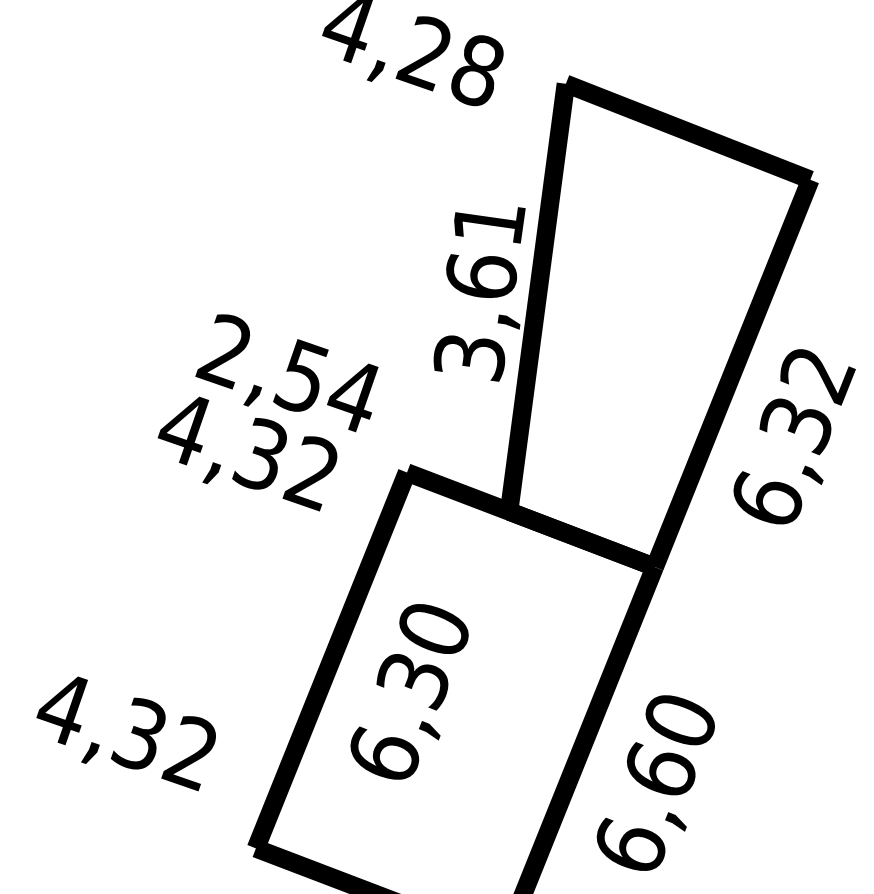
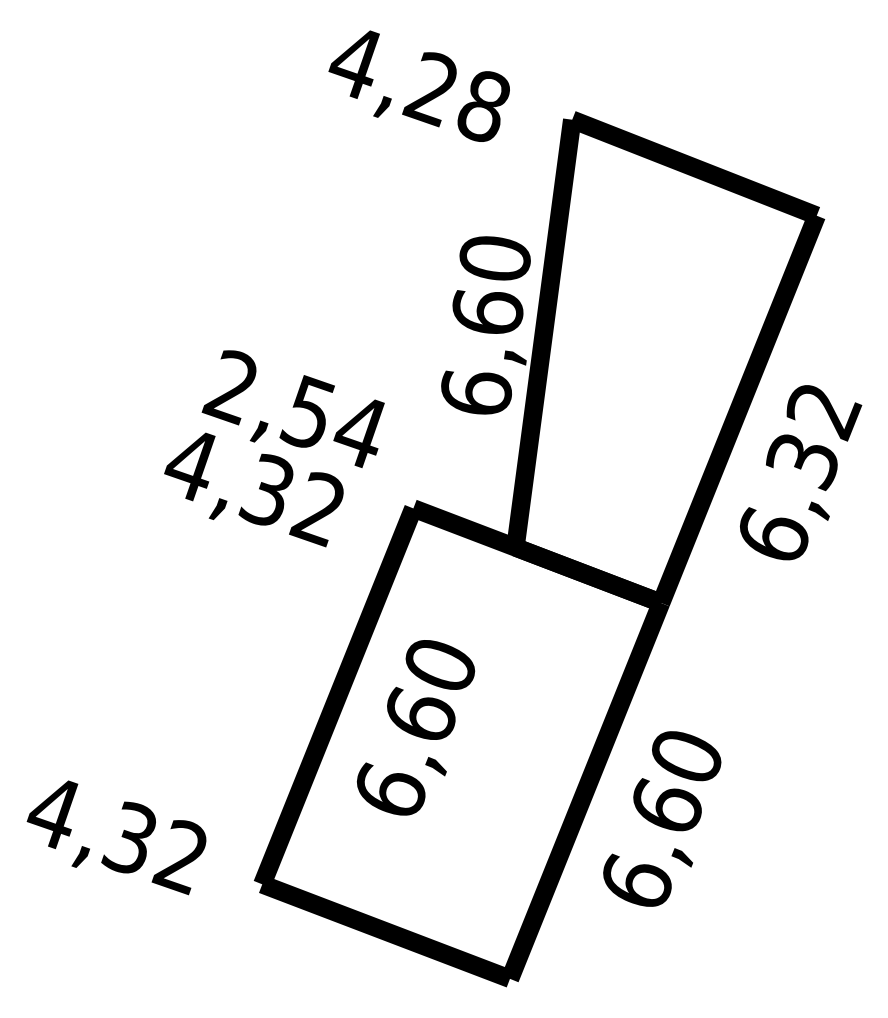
text: (479, 290) -> (485, 326), 3,61 -> 6,60
text: (412, 680) -> (418, 716), 6,30 -> 6,60
text: (126, 733) -> (116, 837), moved

